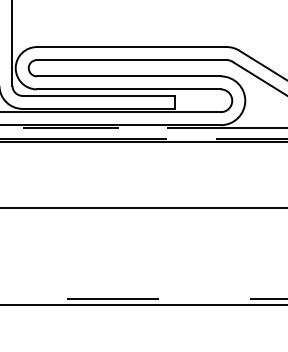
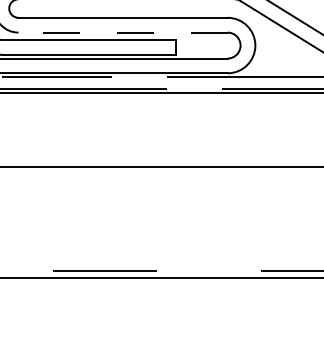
line: (128, 89) -> (122, 32), solid -> dashed

